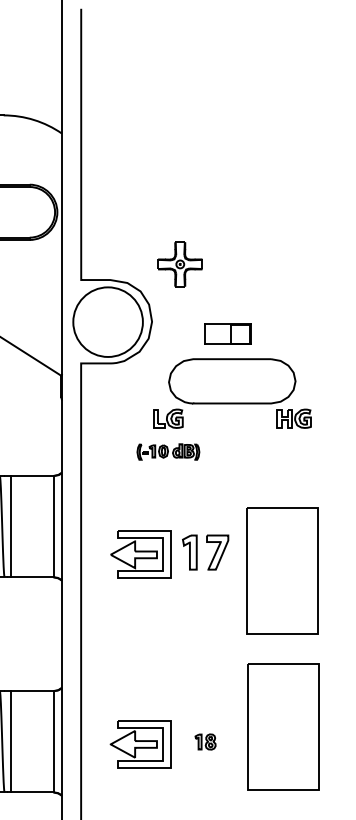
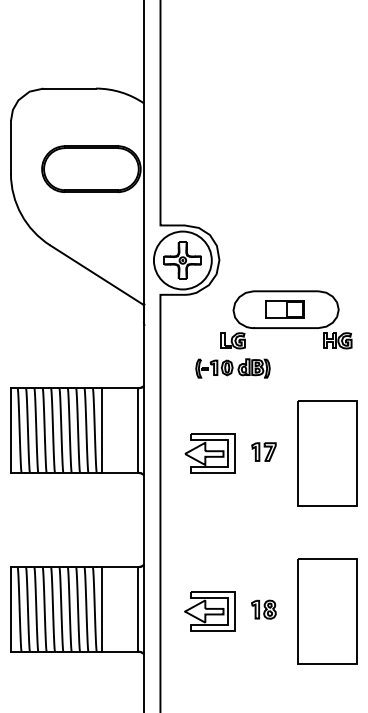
part: (179, 264) -> (182, 260), moved
part: (227, 334) -> (284, 309), moved
part: (167, 452) -> (232, 368), size x1.43
part: (205, 551) -> (263, 451), size x0.62
part: (282, 571) -> (327, 453), moved
part: (283, 727) -> (327, 611), moved
part: (205, 741) -> (263, 609), size x1.43

